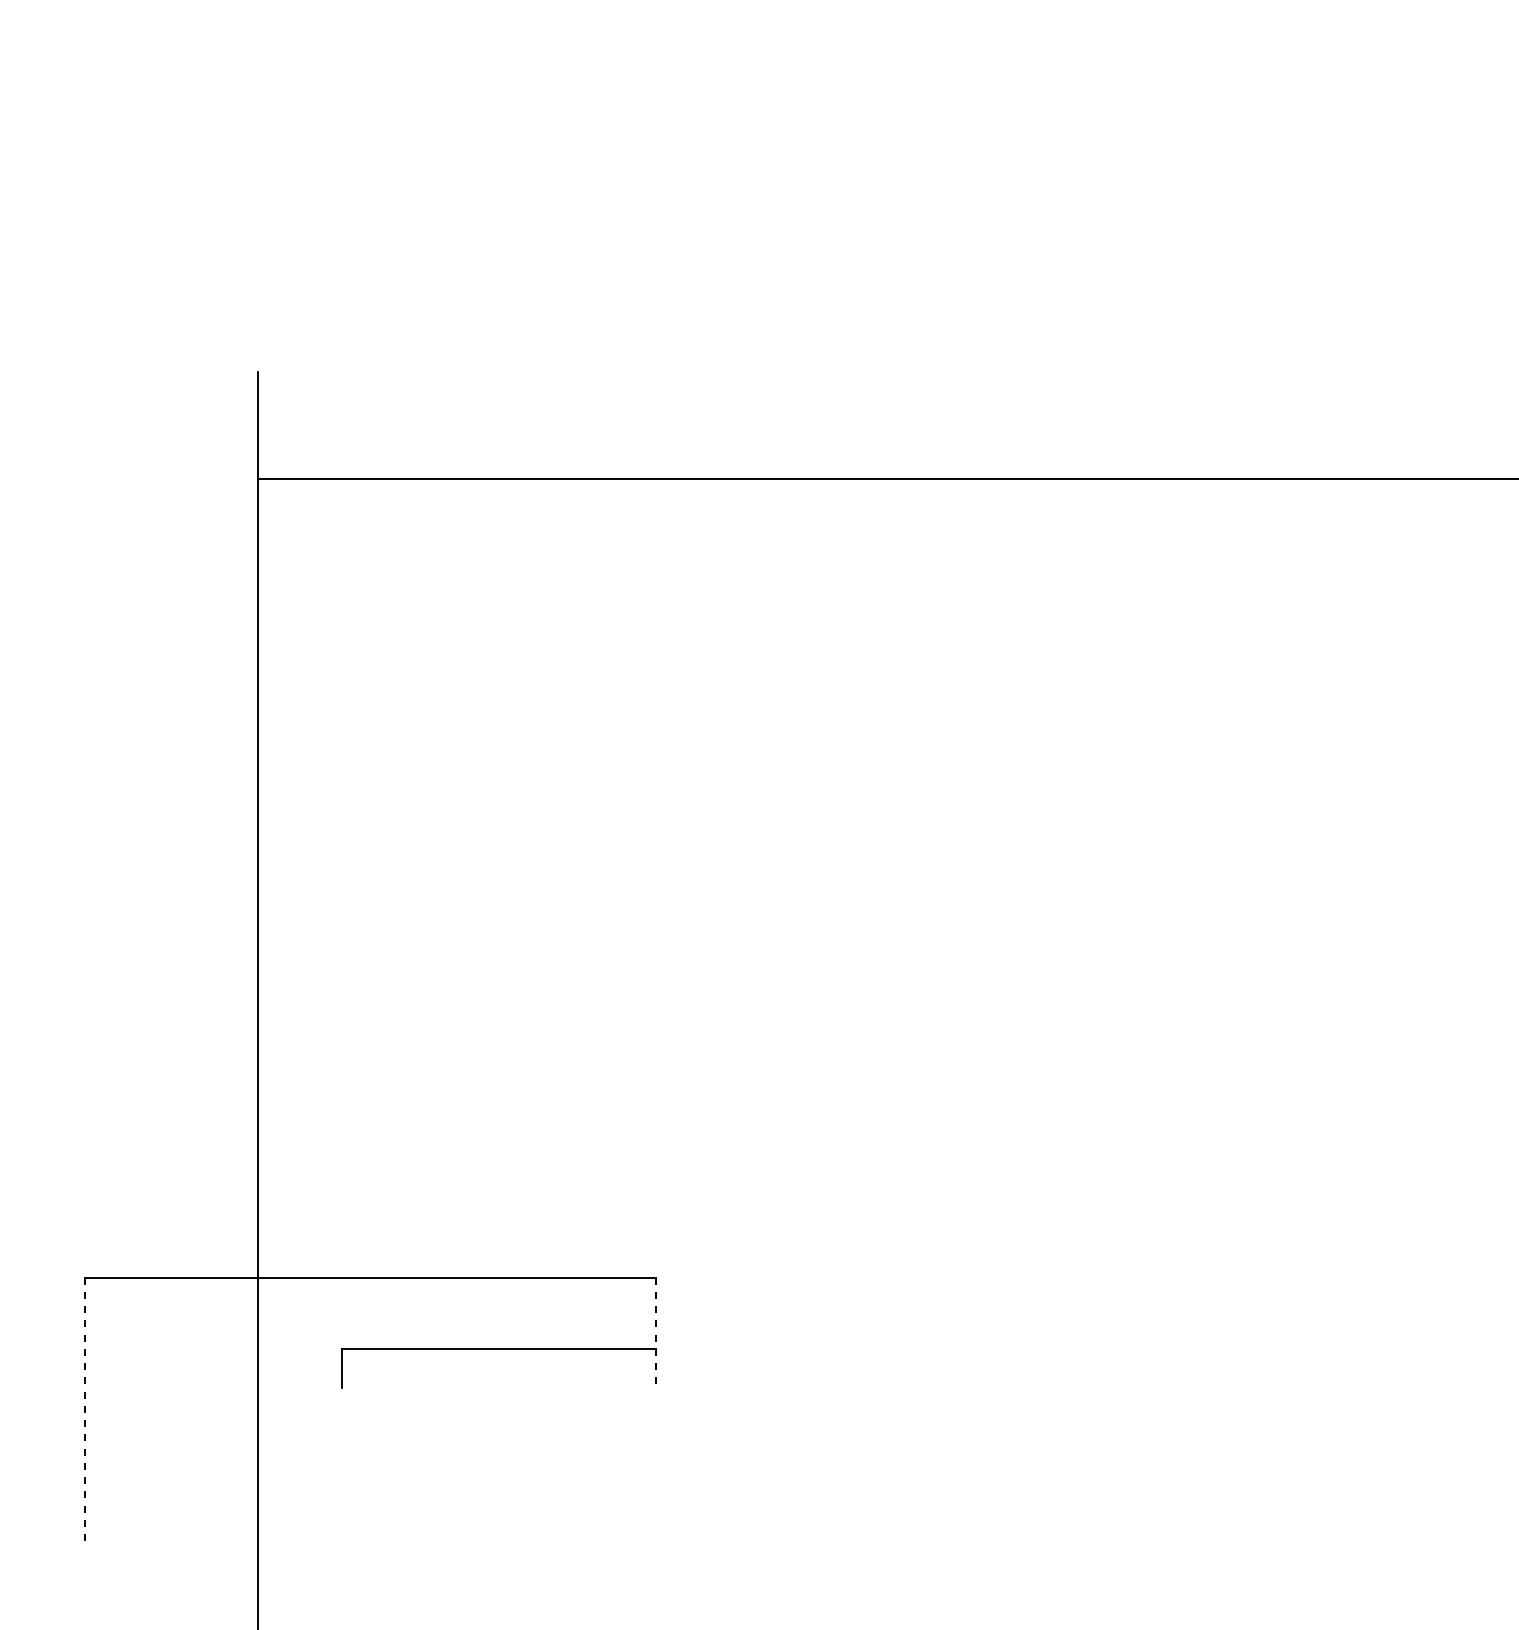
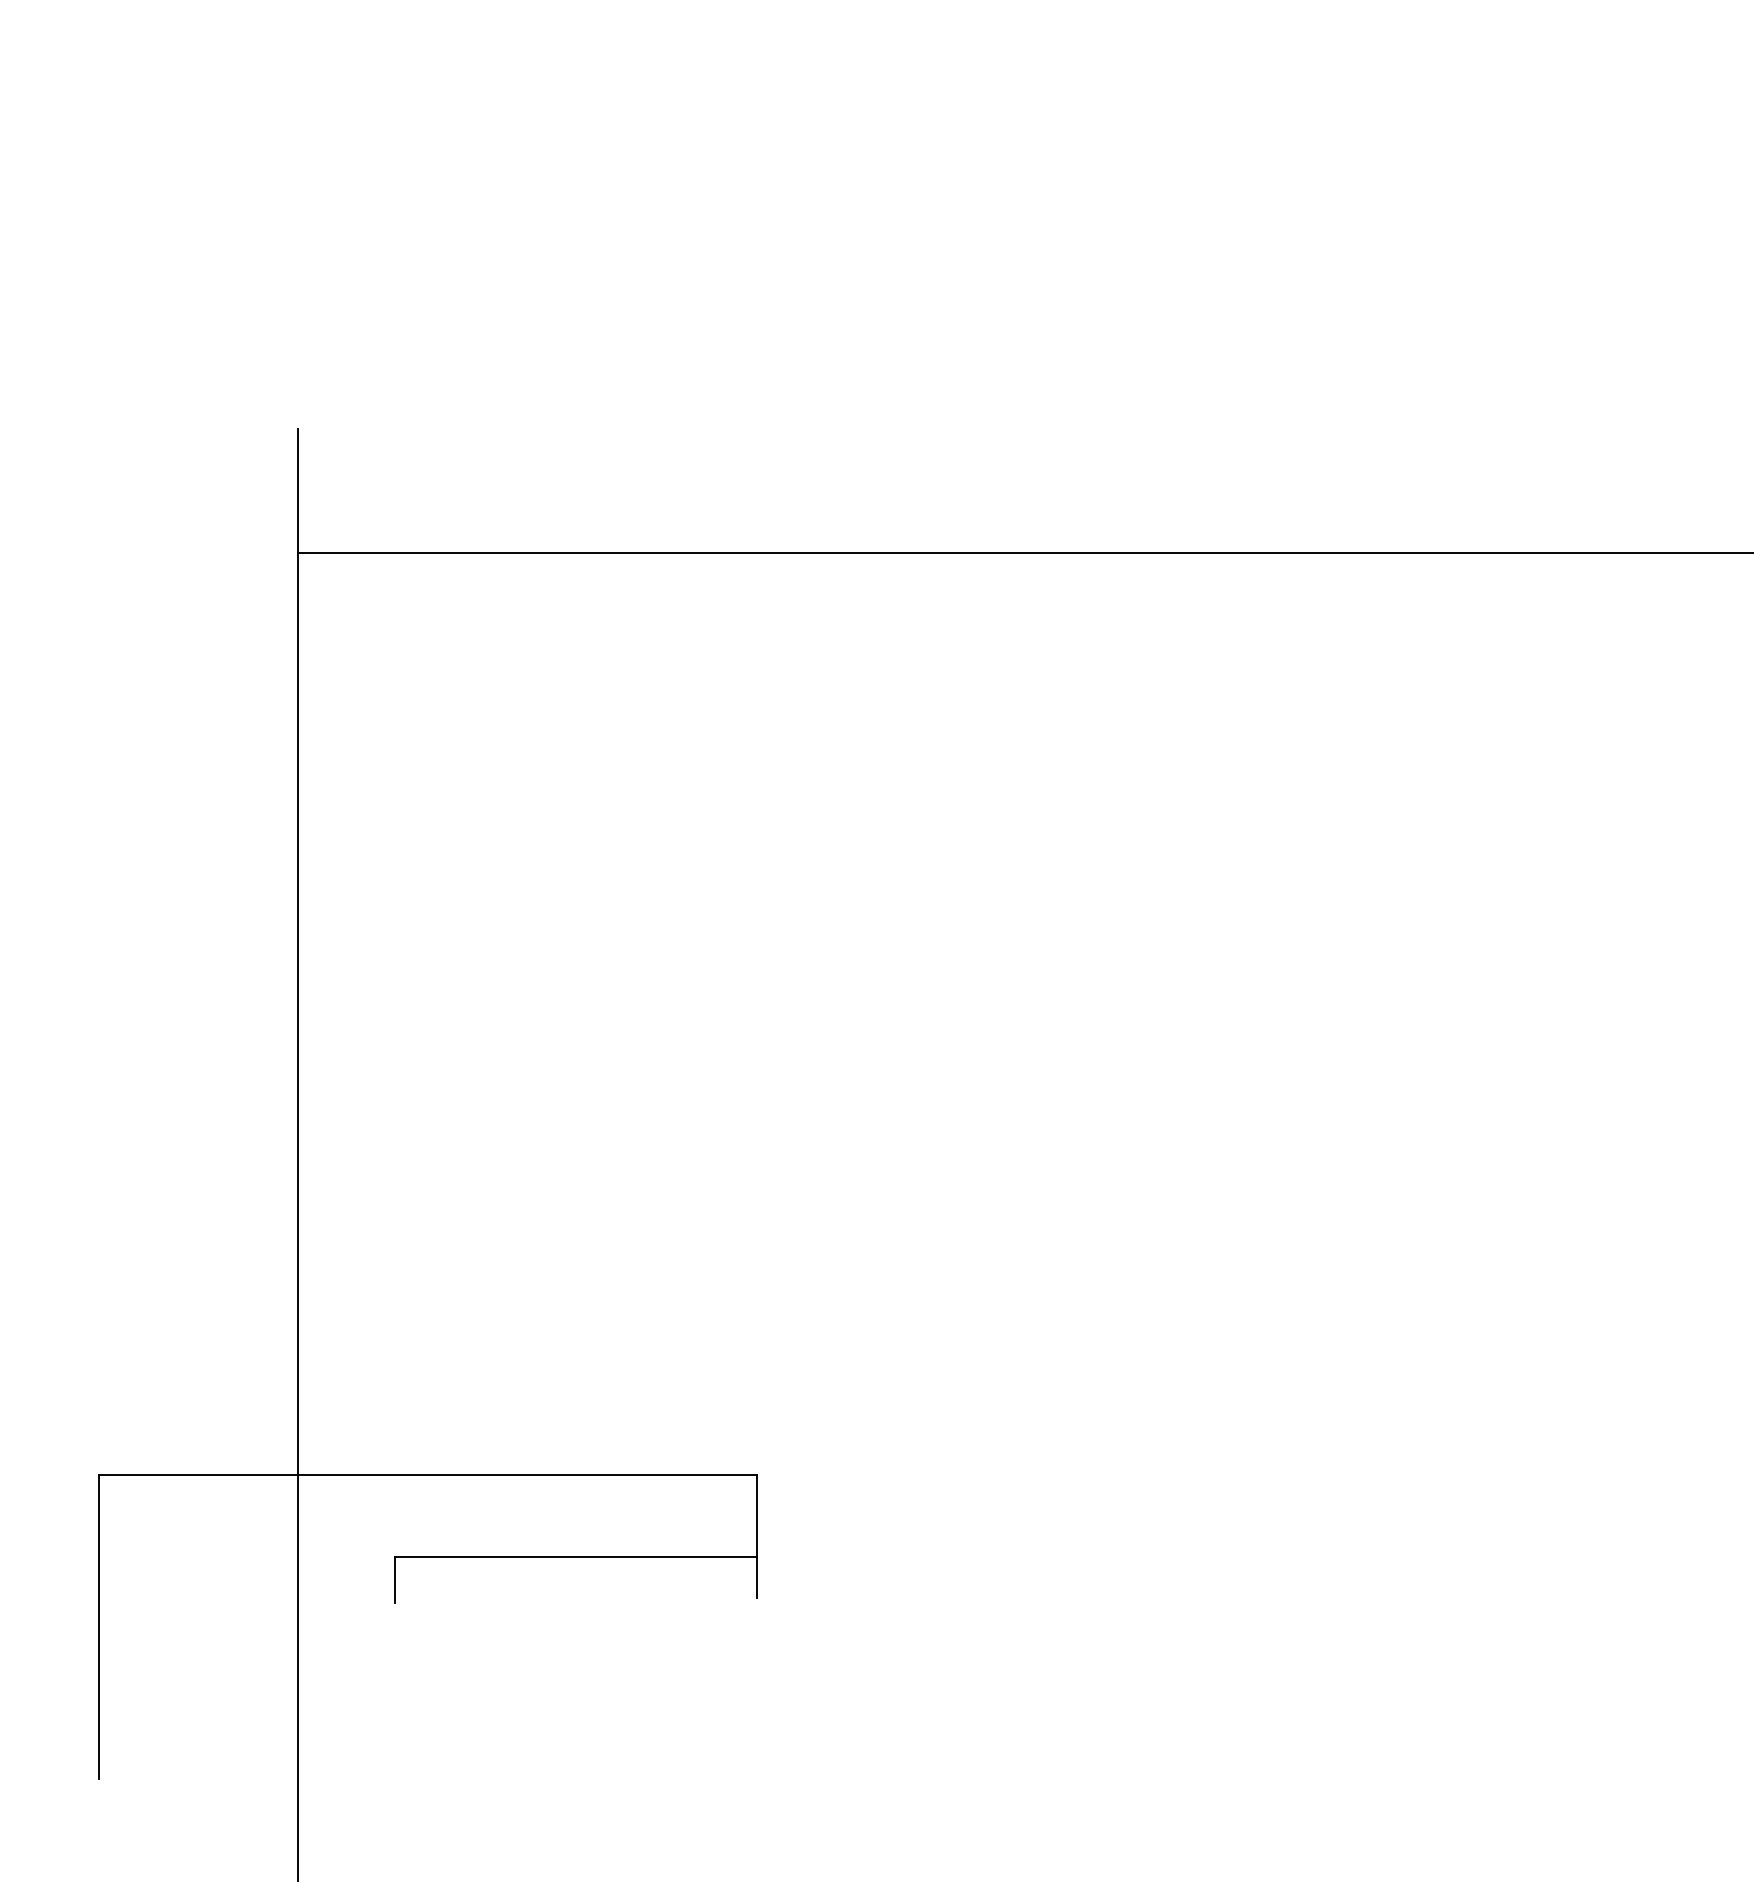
line: (655, 1330) -> (756, 1536), dashed -> solid
line: (85, 1409) -> (98, 1627), dashed -> solid

